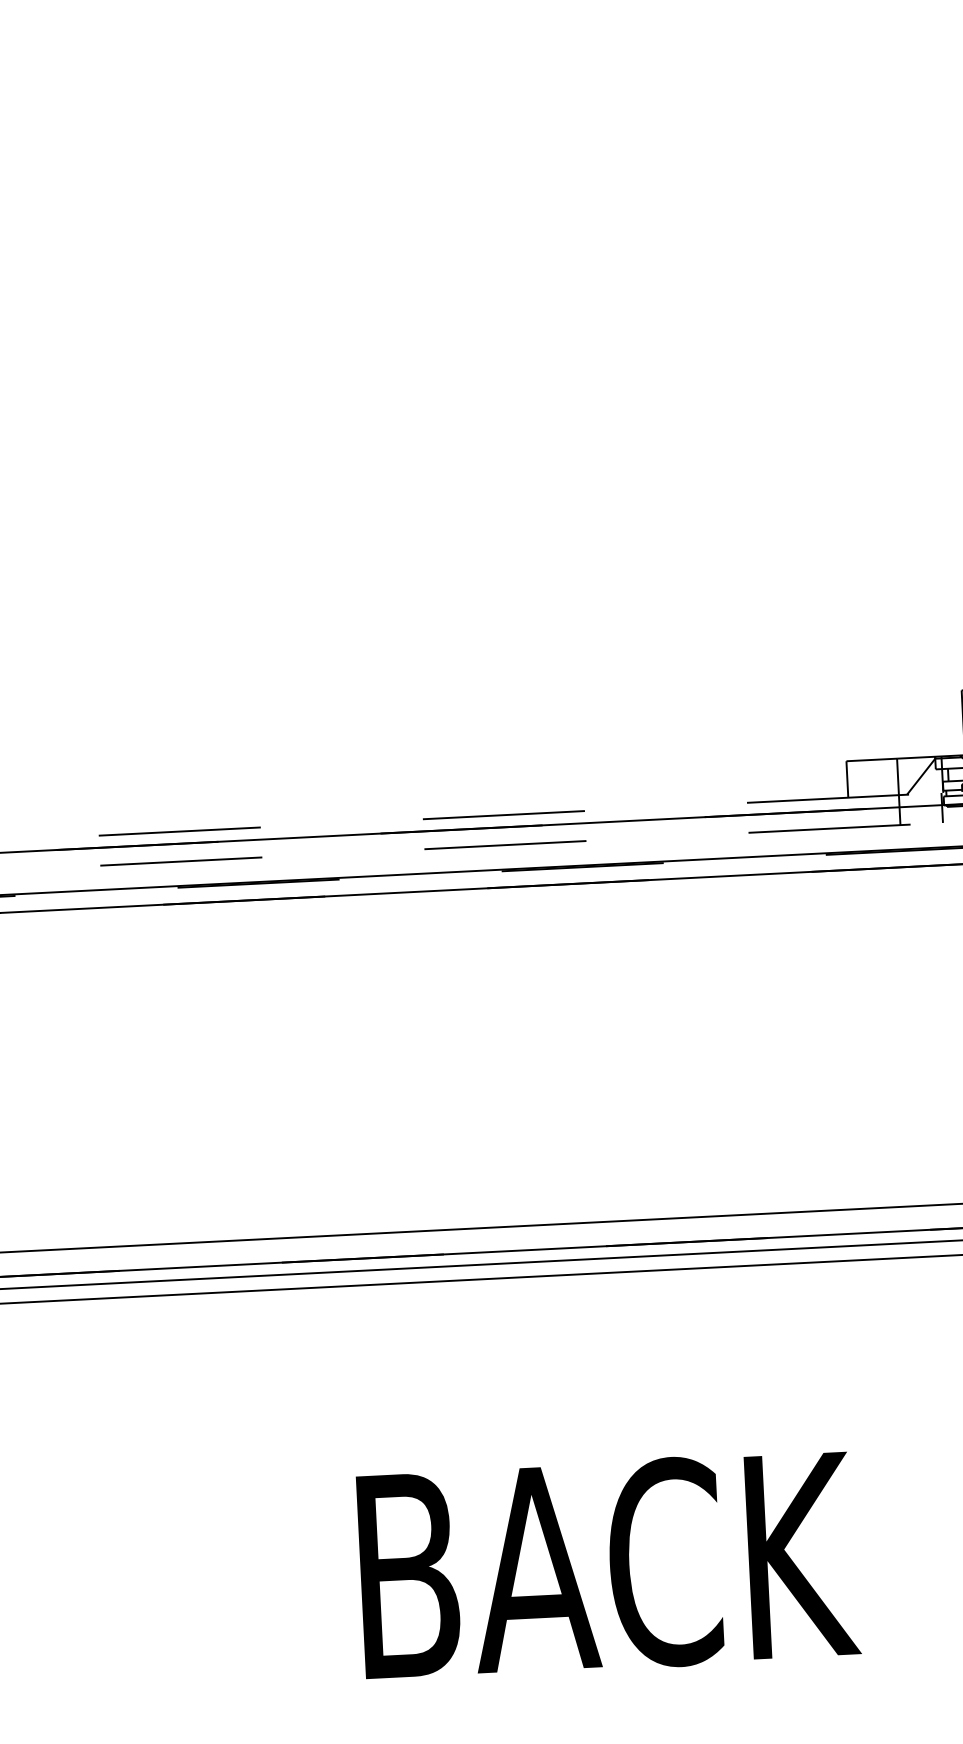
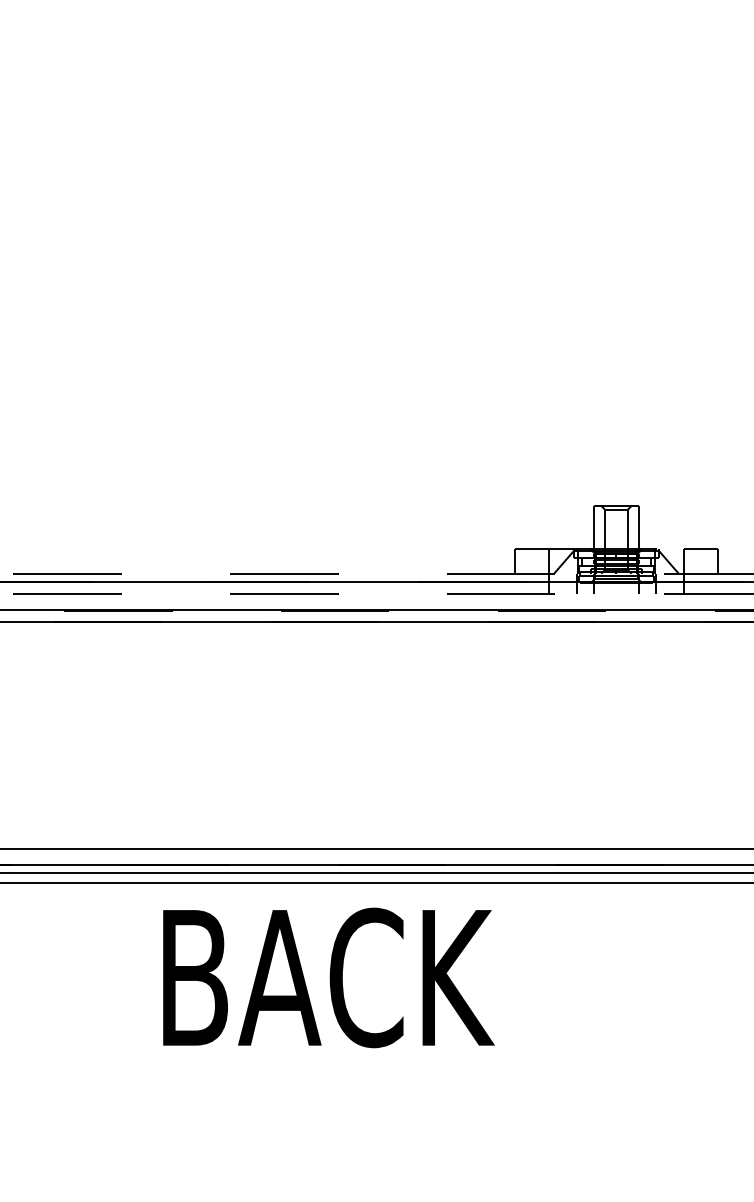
text: (607, 1564) -> (328, 977), moved

